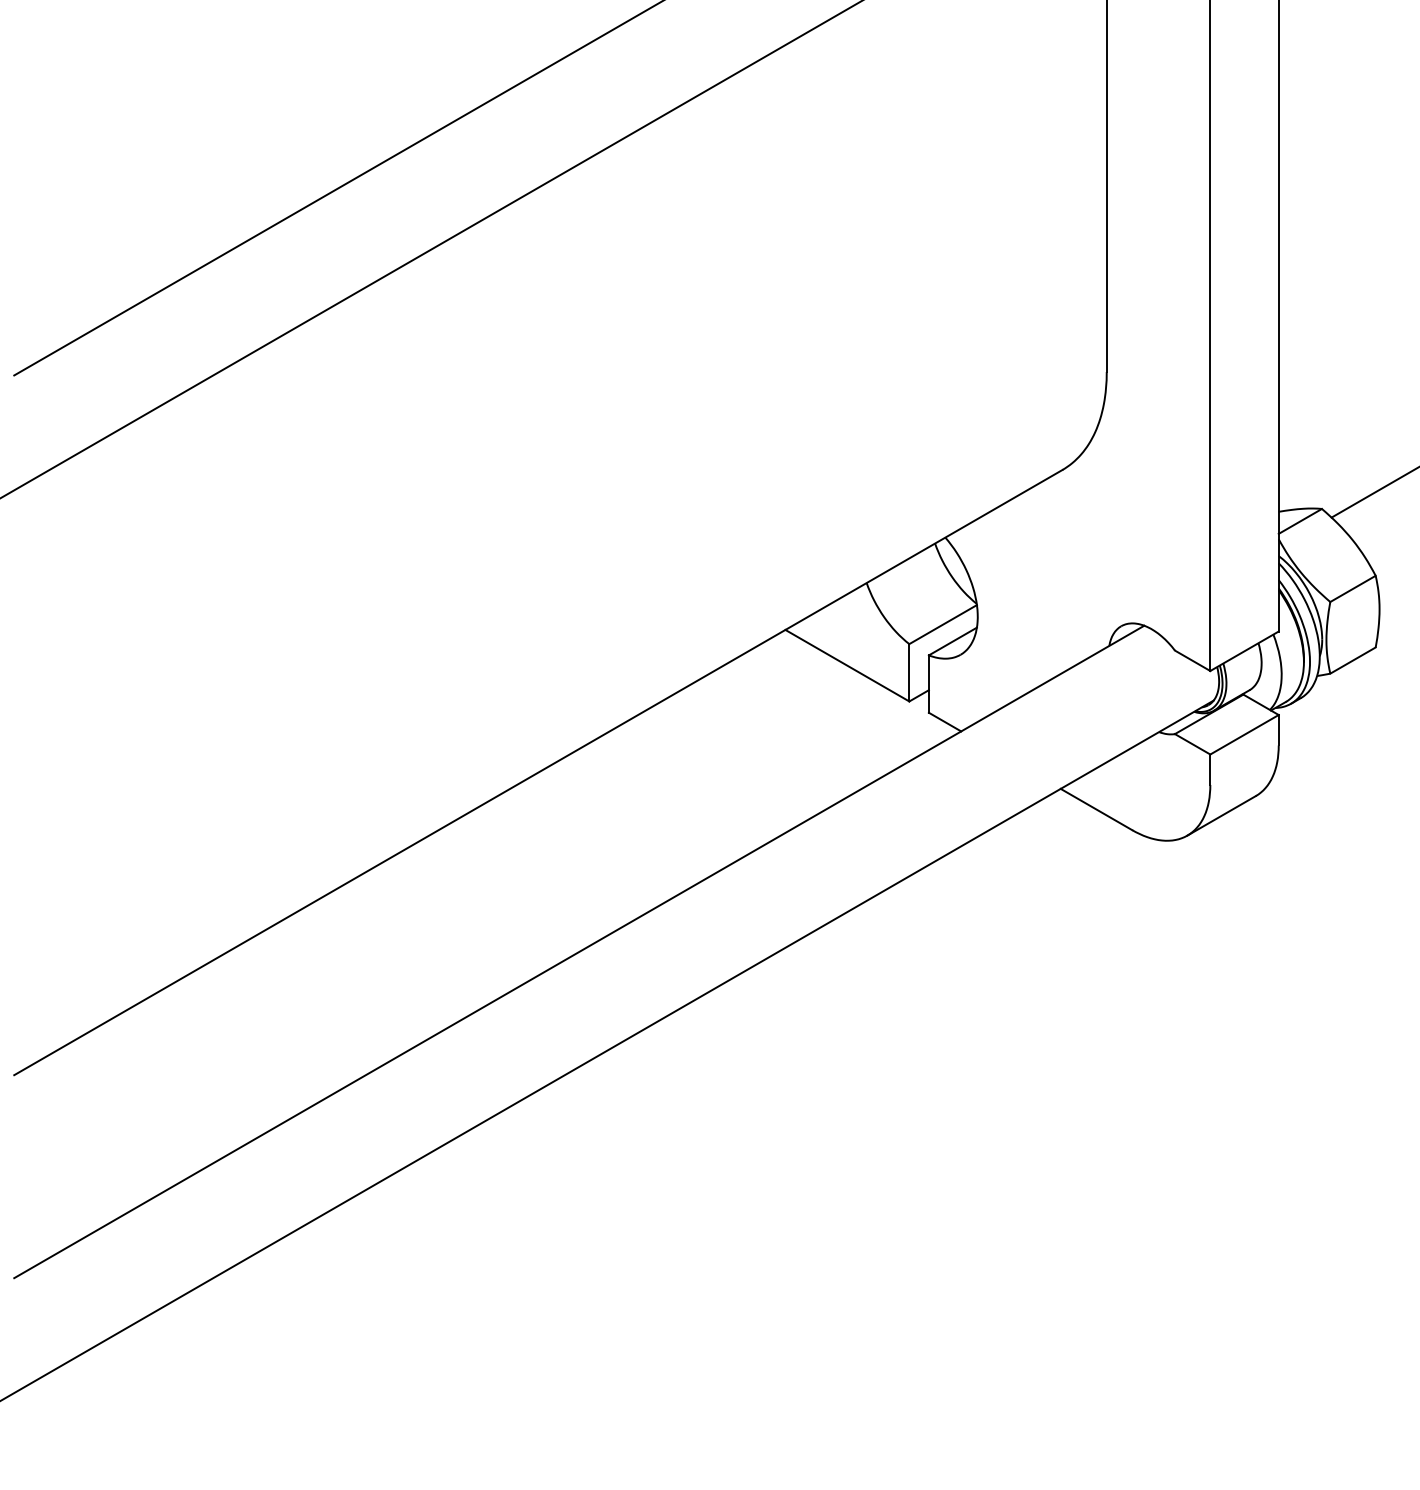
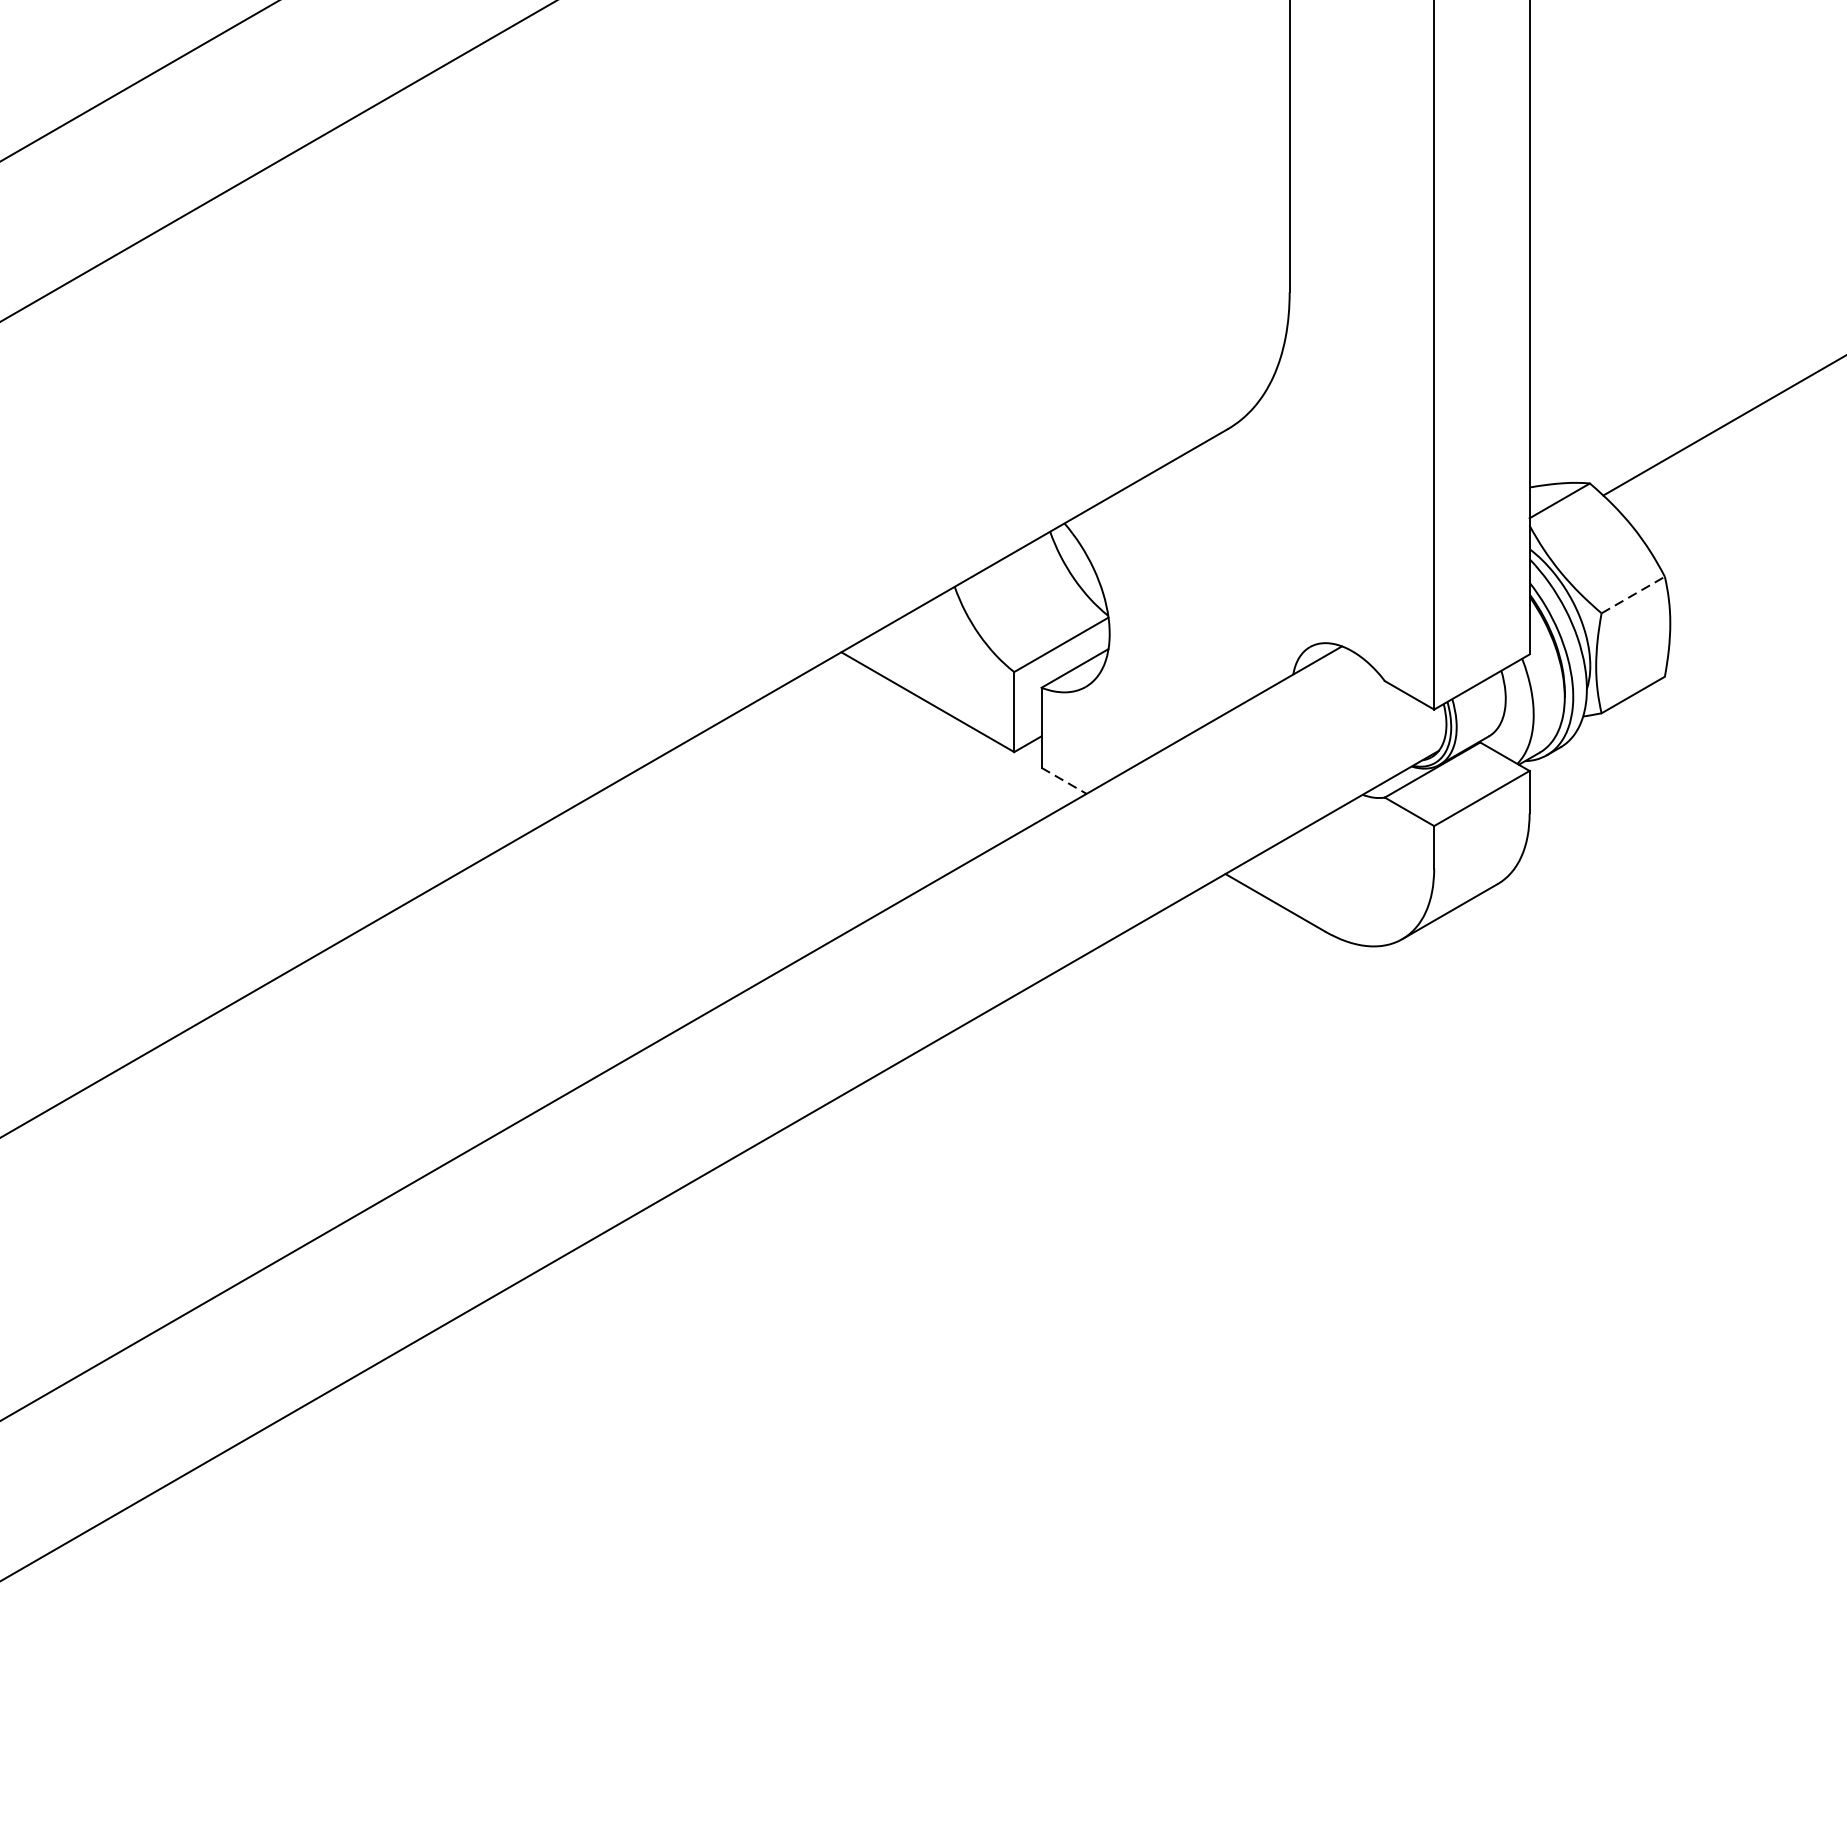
line: (1353, 588) -> (1633, 594), solid -> dashed
line: (945, 722) -> (1064, 781), solid -> dashed

